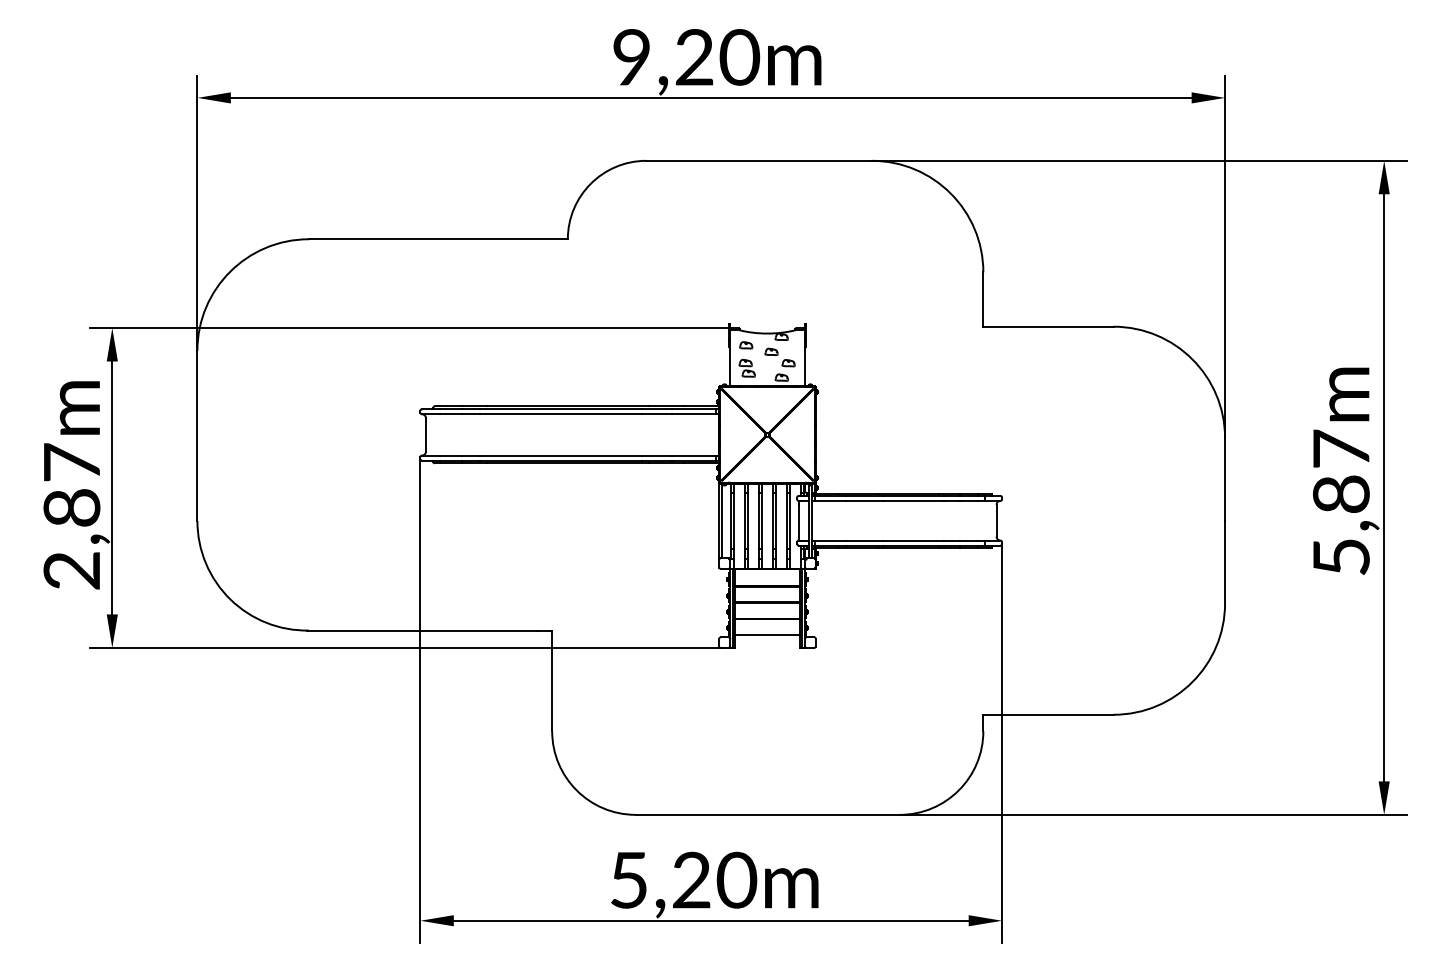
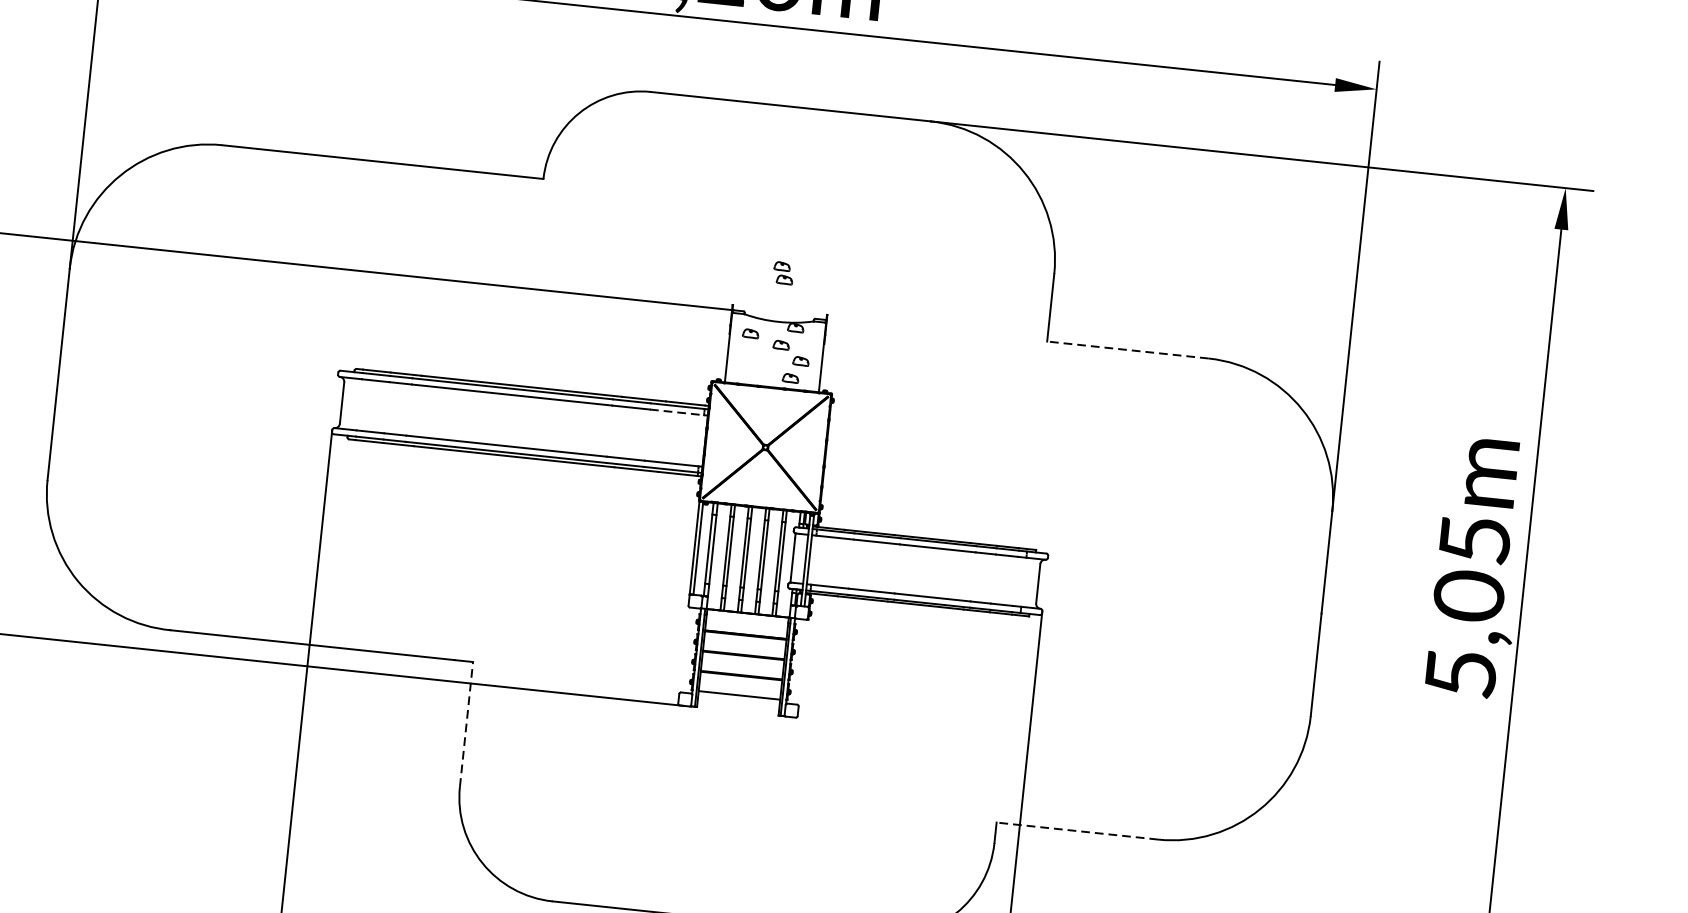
line: (1047, 326) -> (1126, 349), solid -> dashed
part: (746, 368) -> (782, 273), moved
line: (696, 414) -> (680, 412), solid -> dashed
text: (1341, 471) -> (1472, 567), 5,87m -> 5,05m
line: (552, 680) -> (466, 723), solid -> dashed
line: (1047, 714) -> (1076, 830), solid -> dashed

